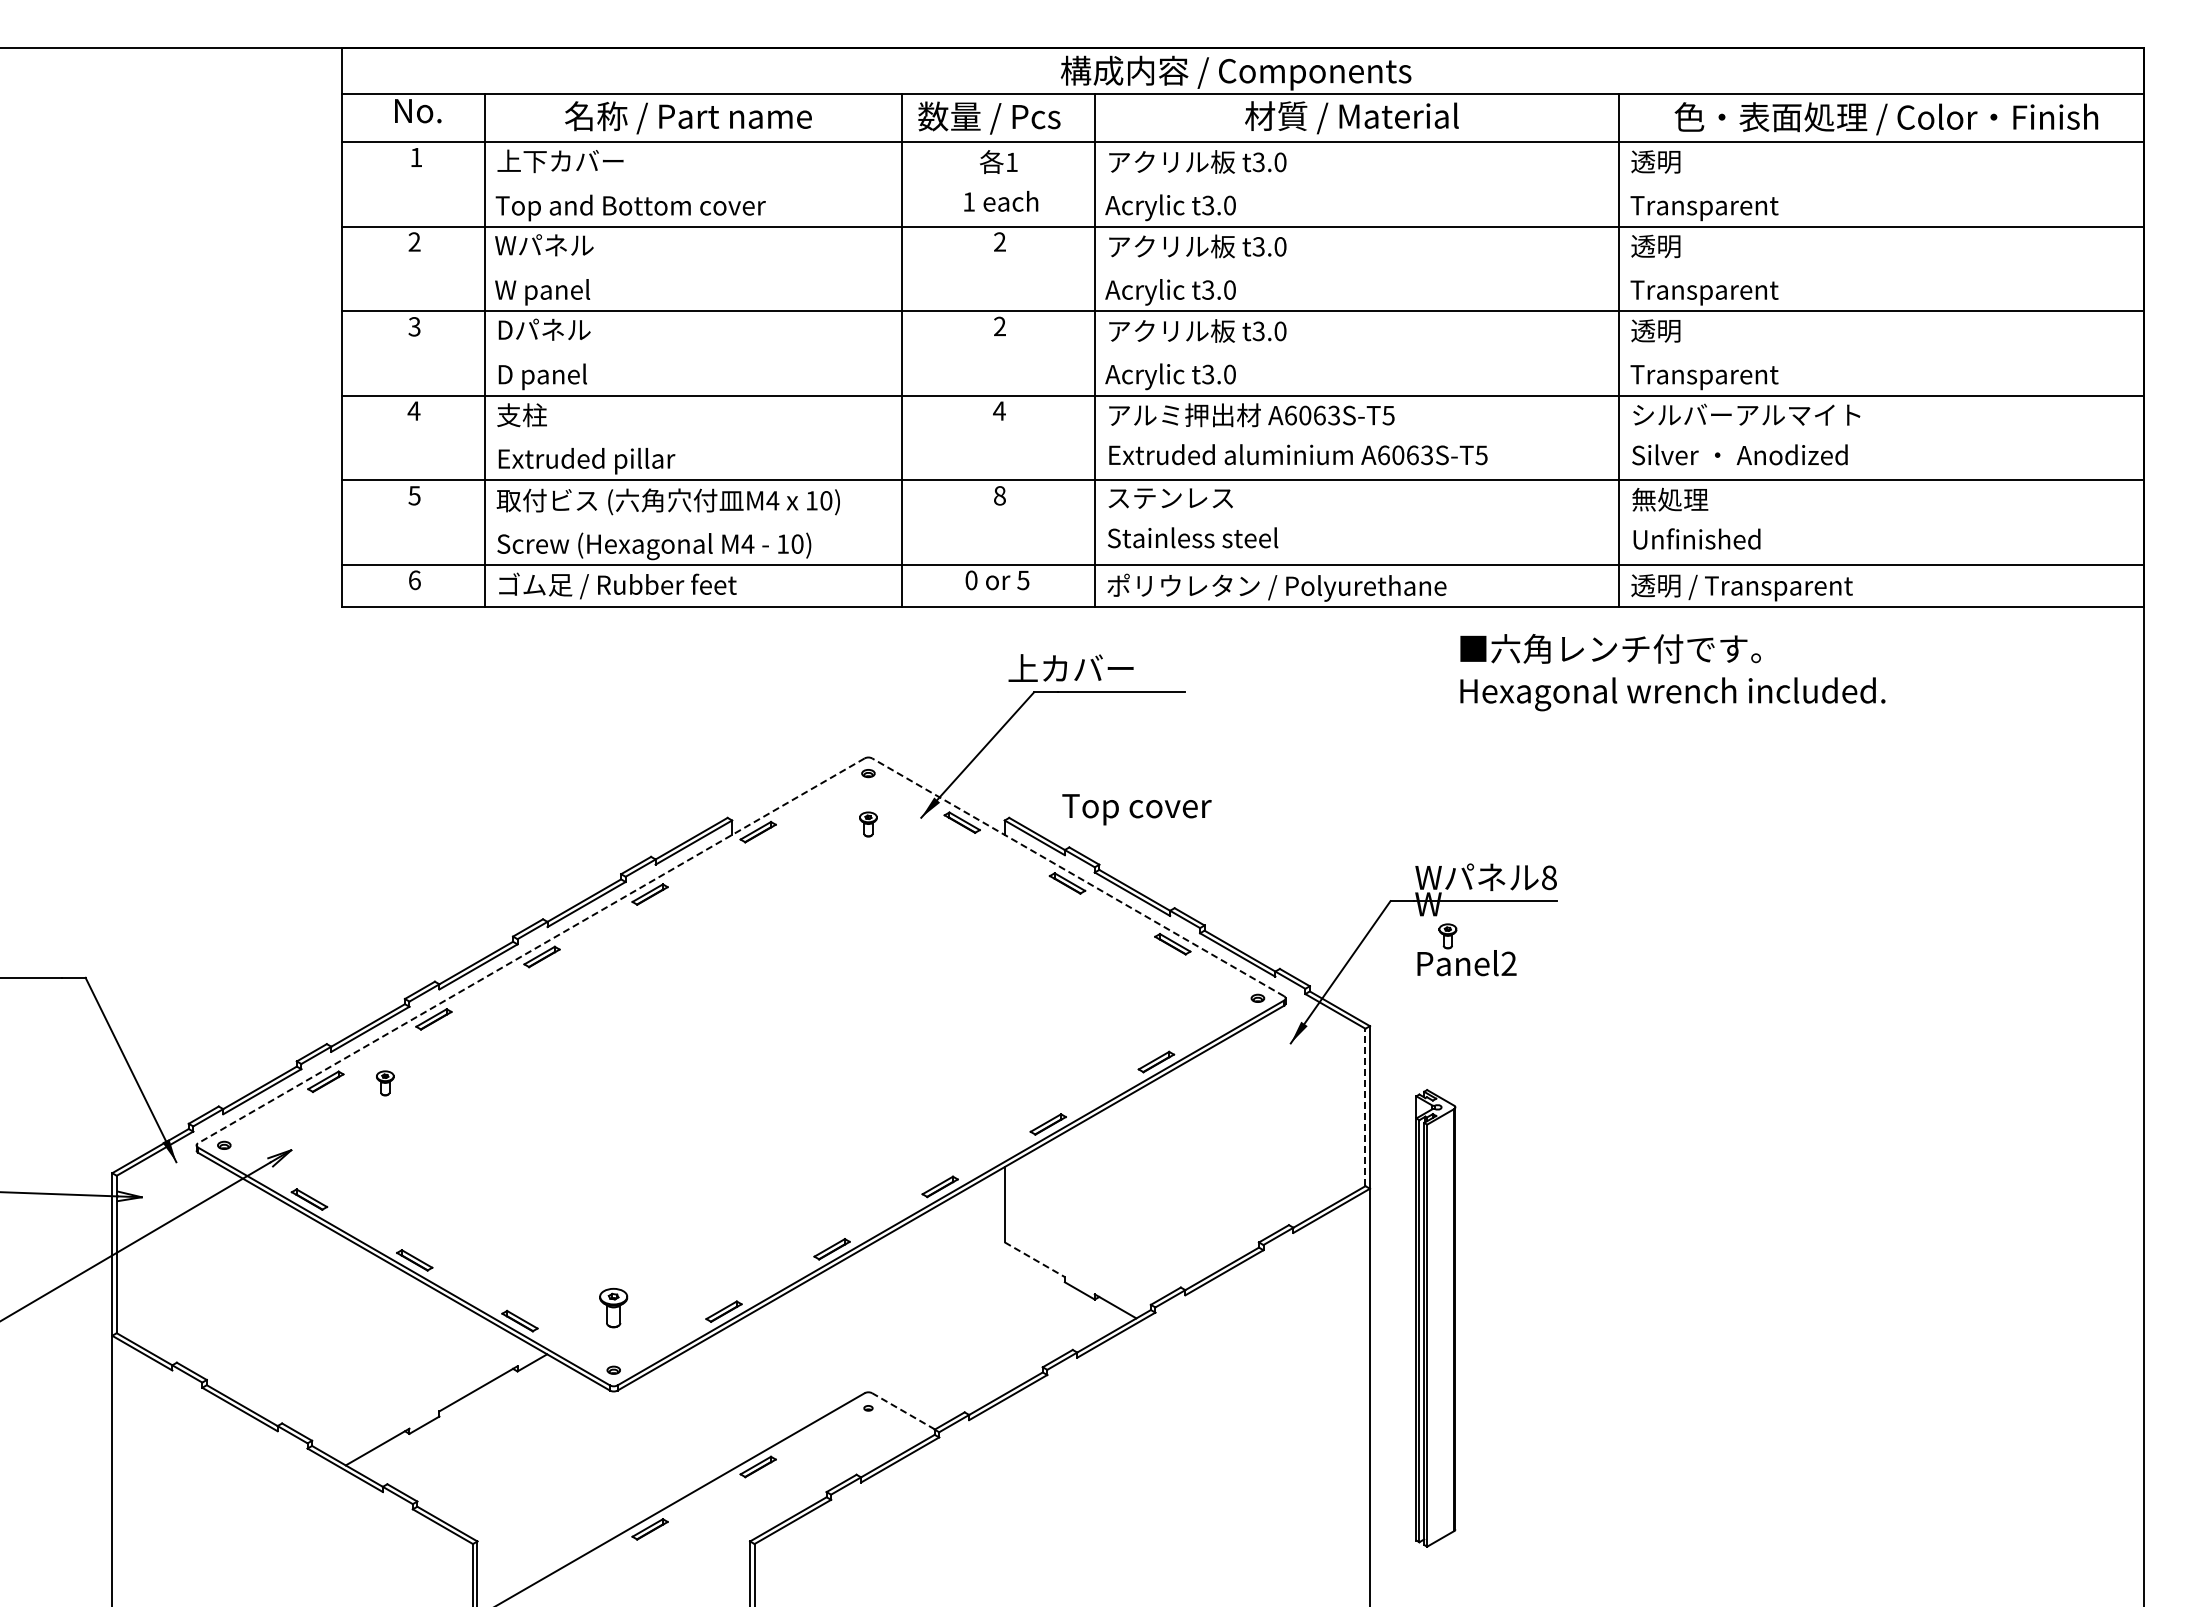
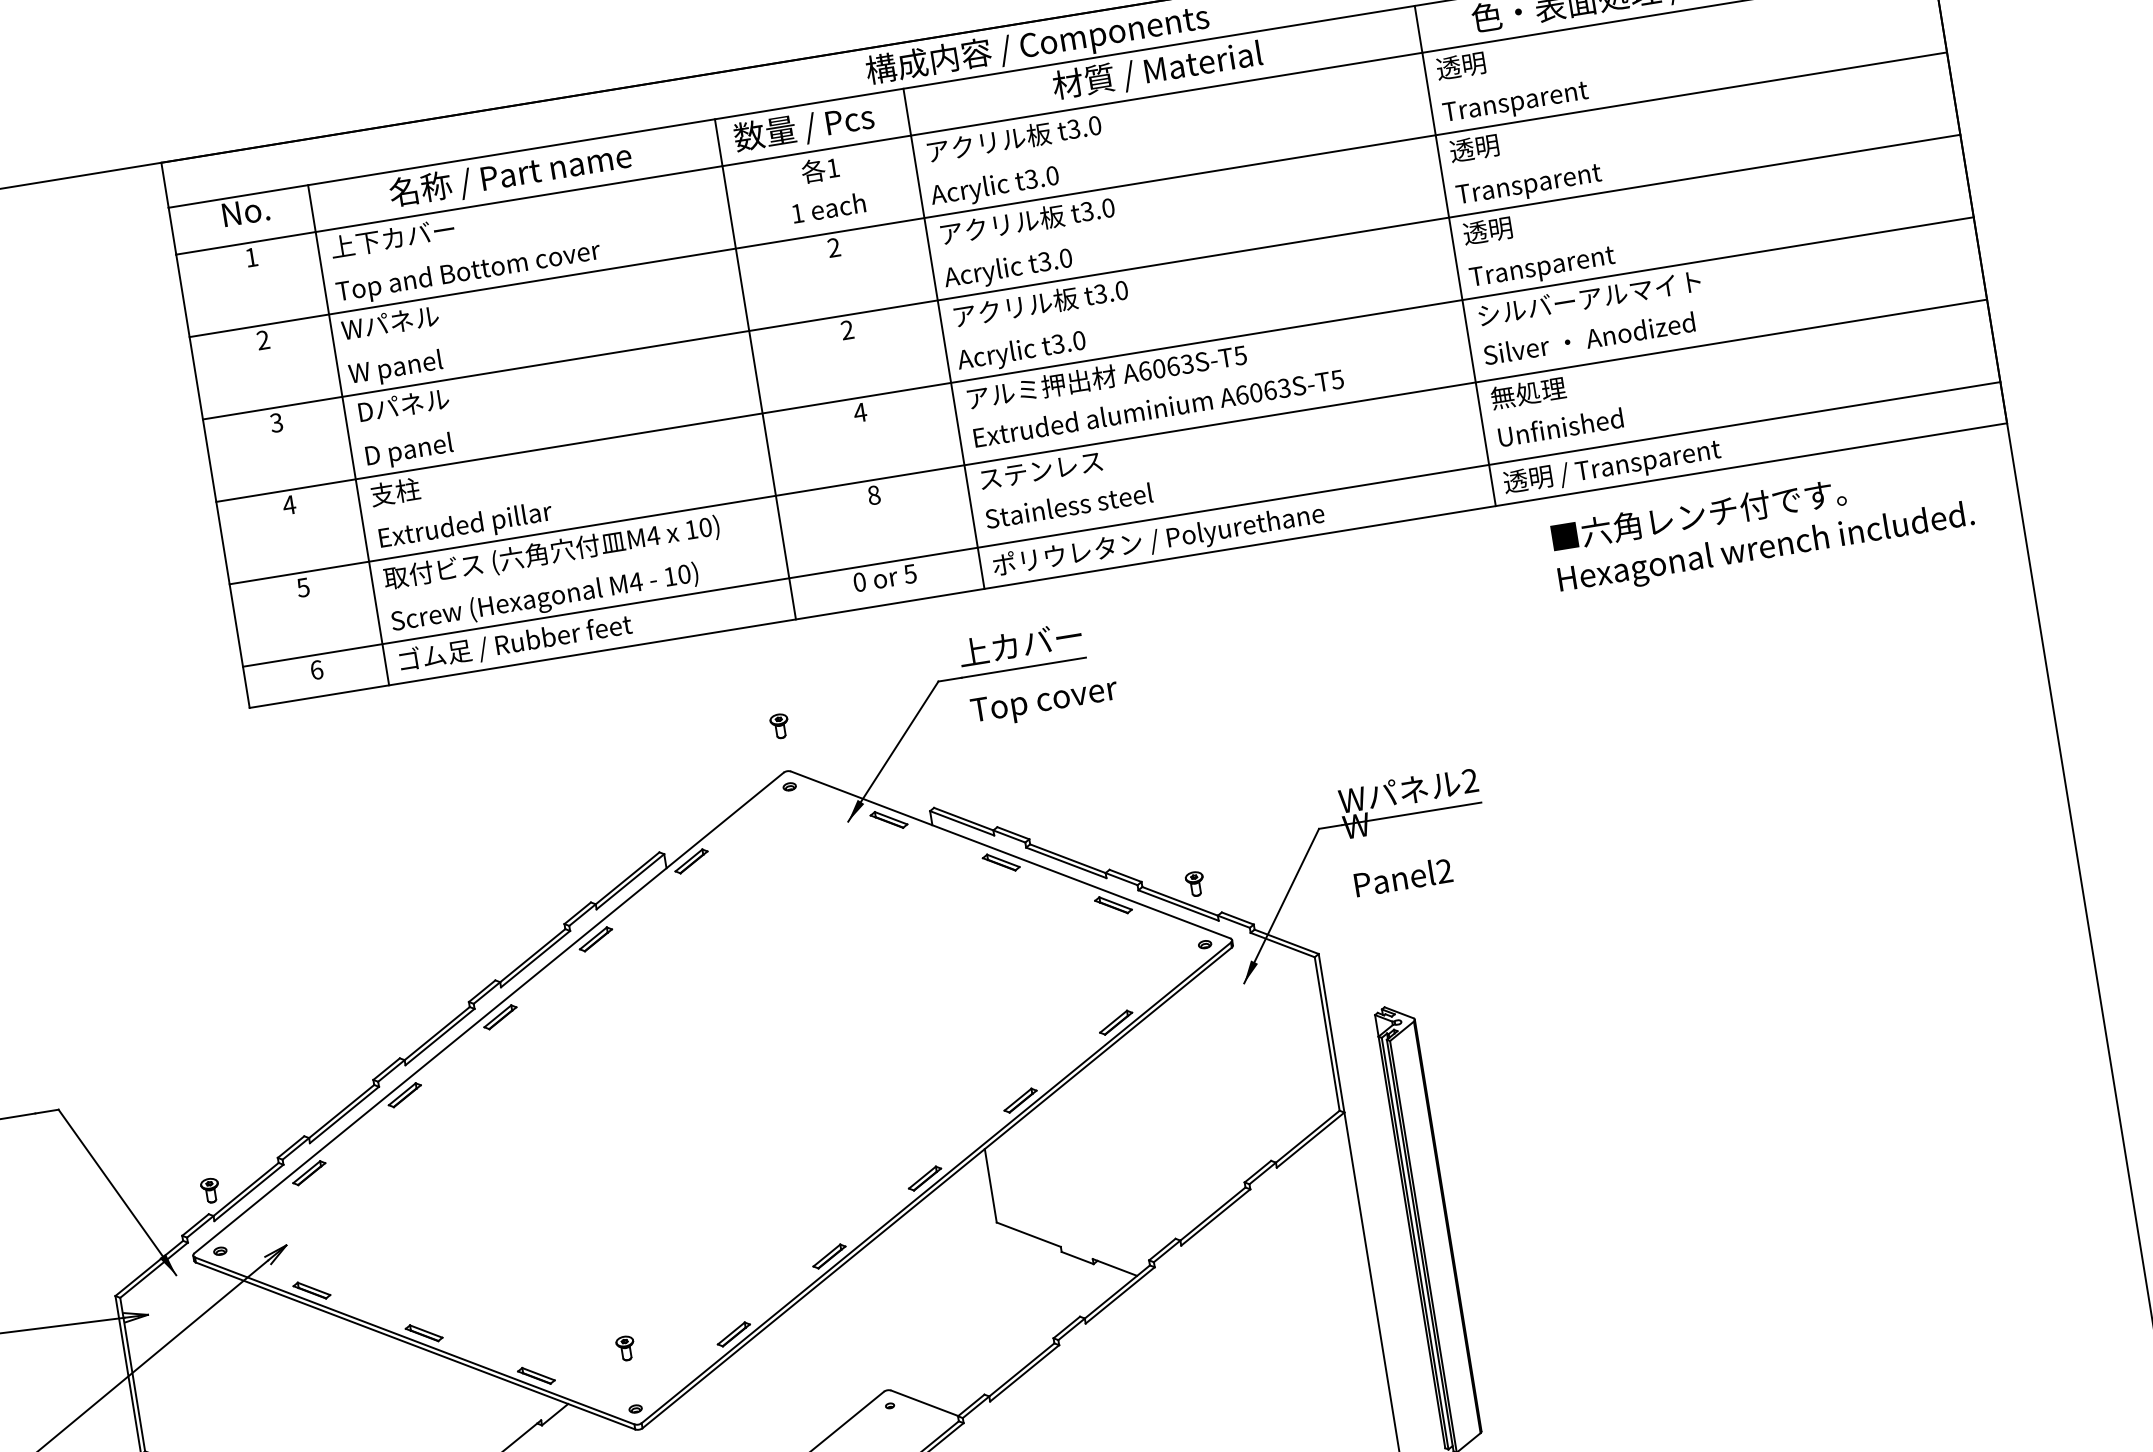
text: (1070, 667) -> (1019, 643), moved
text: (1672, 672) -> (1762, 528), moved
text: (1136, 809) -> (1044, 702), moved
part: (868, 824) -> (780, 726), moved
line: (1078, 877) -> (1011, 855), dashed -> solid
text: (1548, 877) -> (1469, 780), 8 -> 2
part: (1447, 936) -> (1194, 884), moved
line: (531, 950) -> (489, 1012), dashed -> solid
part: (385, 1083) -> (210, 1190), moved
line: (1365, 1107) -> (1327, 1034), dashed -> solid
line: (1034, 1259) -> (1028, 1234), dashed -> solid
part: (613, 1308) -> (625, 1348), size x0.62
line: (903, 1411) -> (924, 1403), dashed -> solid

